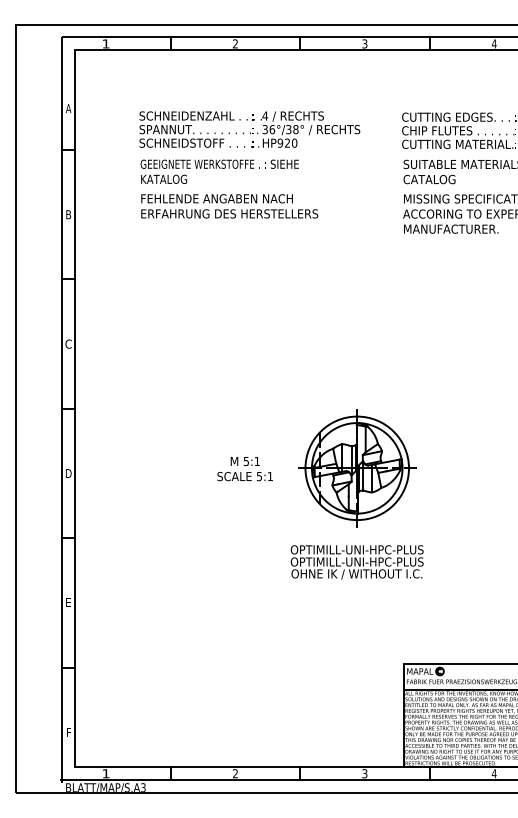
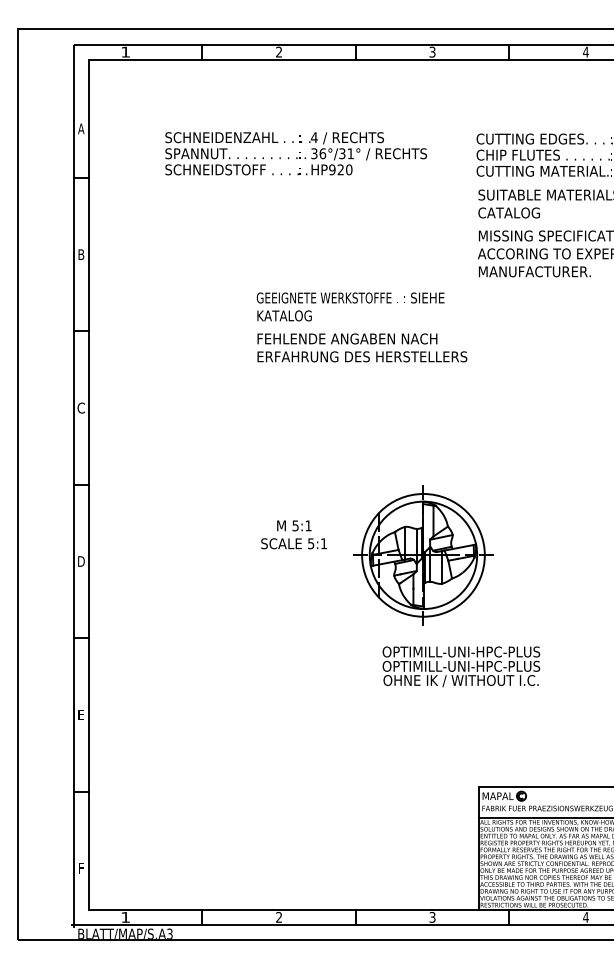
text: (295, 129) -> (350, 153), 36°/38° -> 36°/31°
text: (229, 188) -> (362, 326), moved
text: (244, 469) -> (293, 535), moved
text: (356, 562) -> (460, 666), moved

